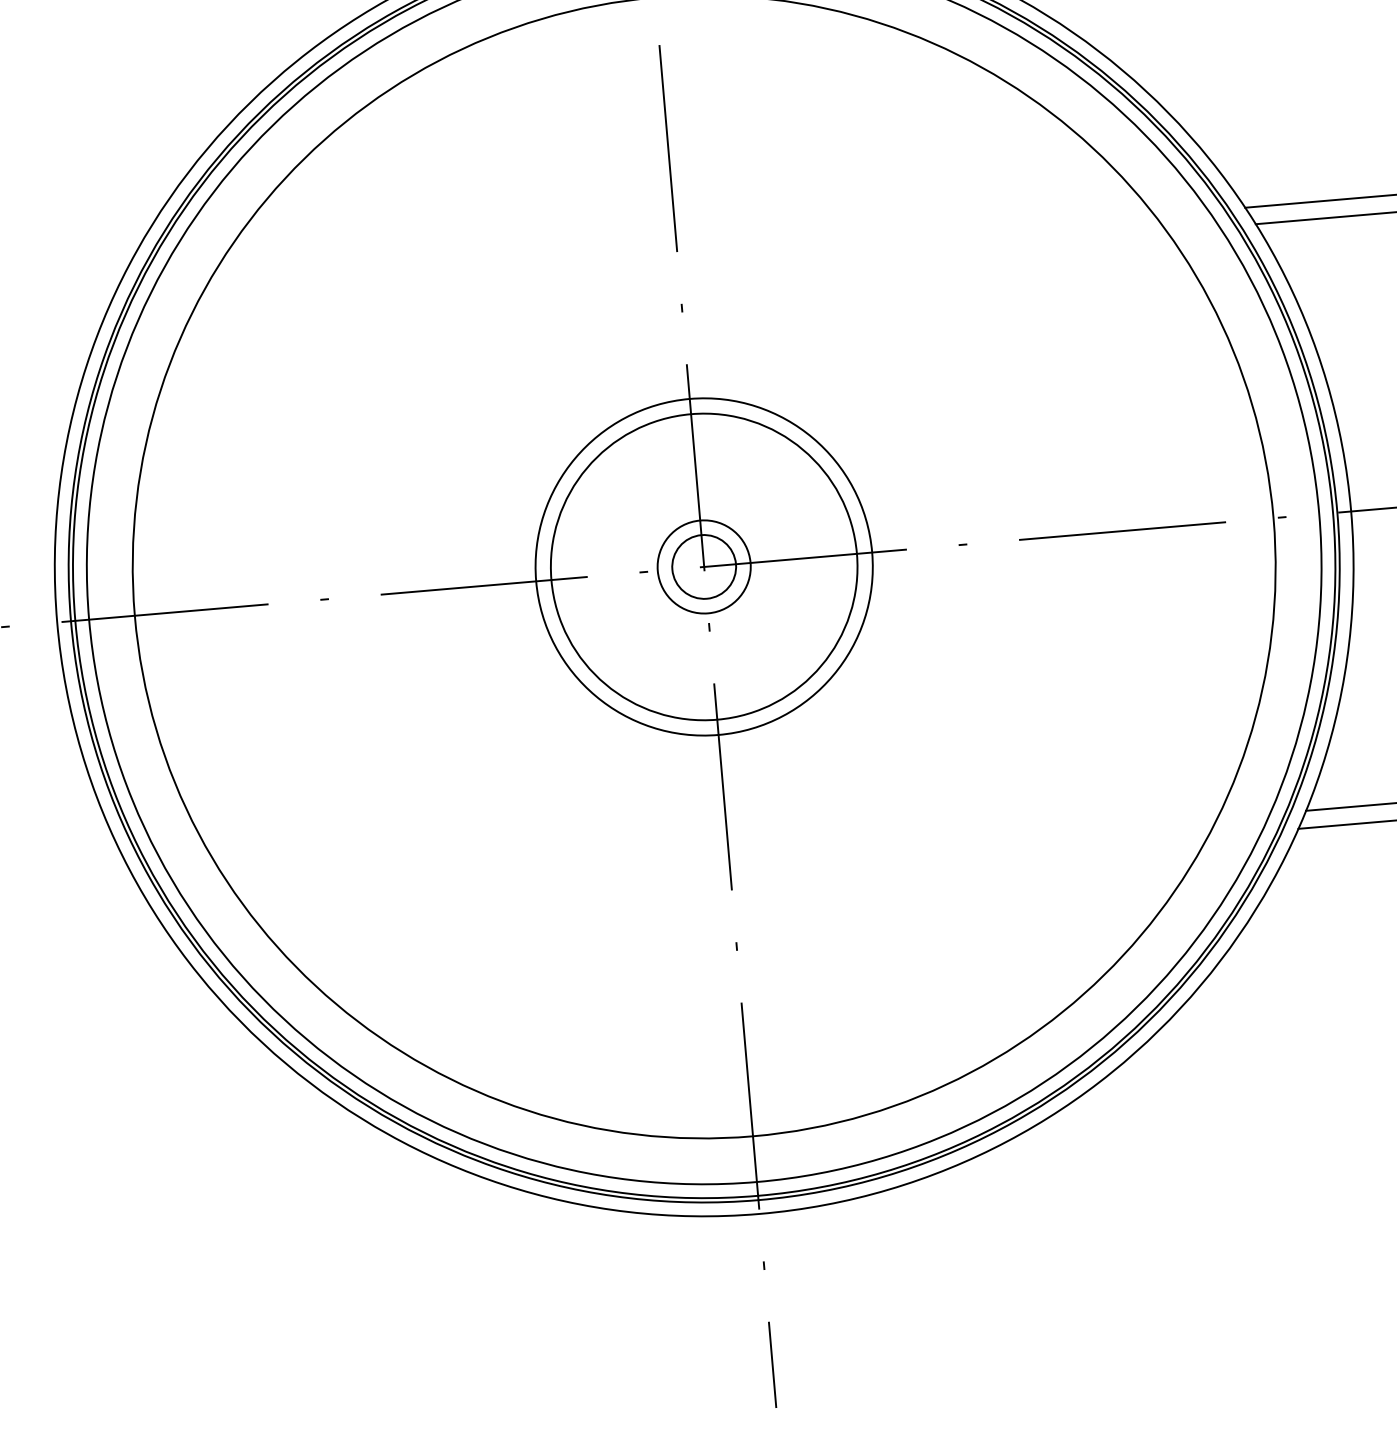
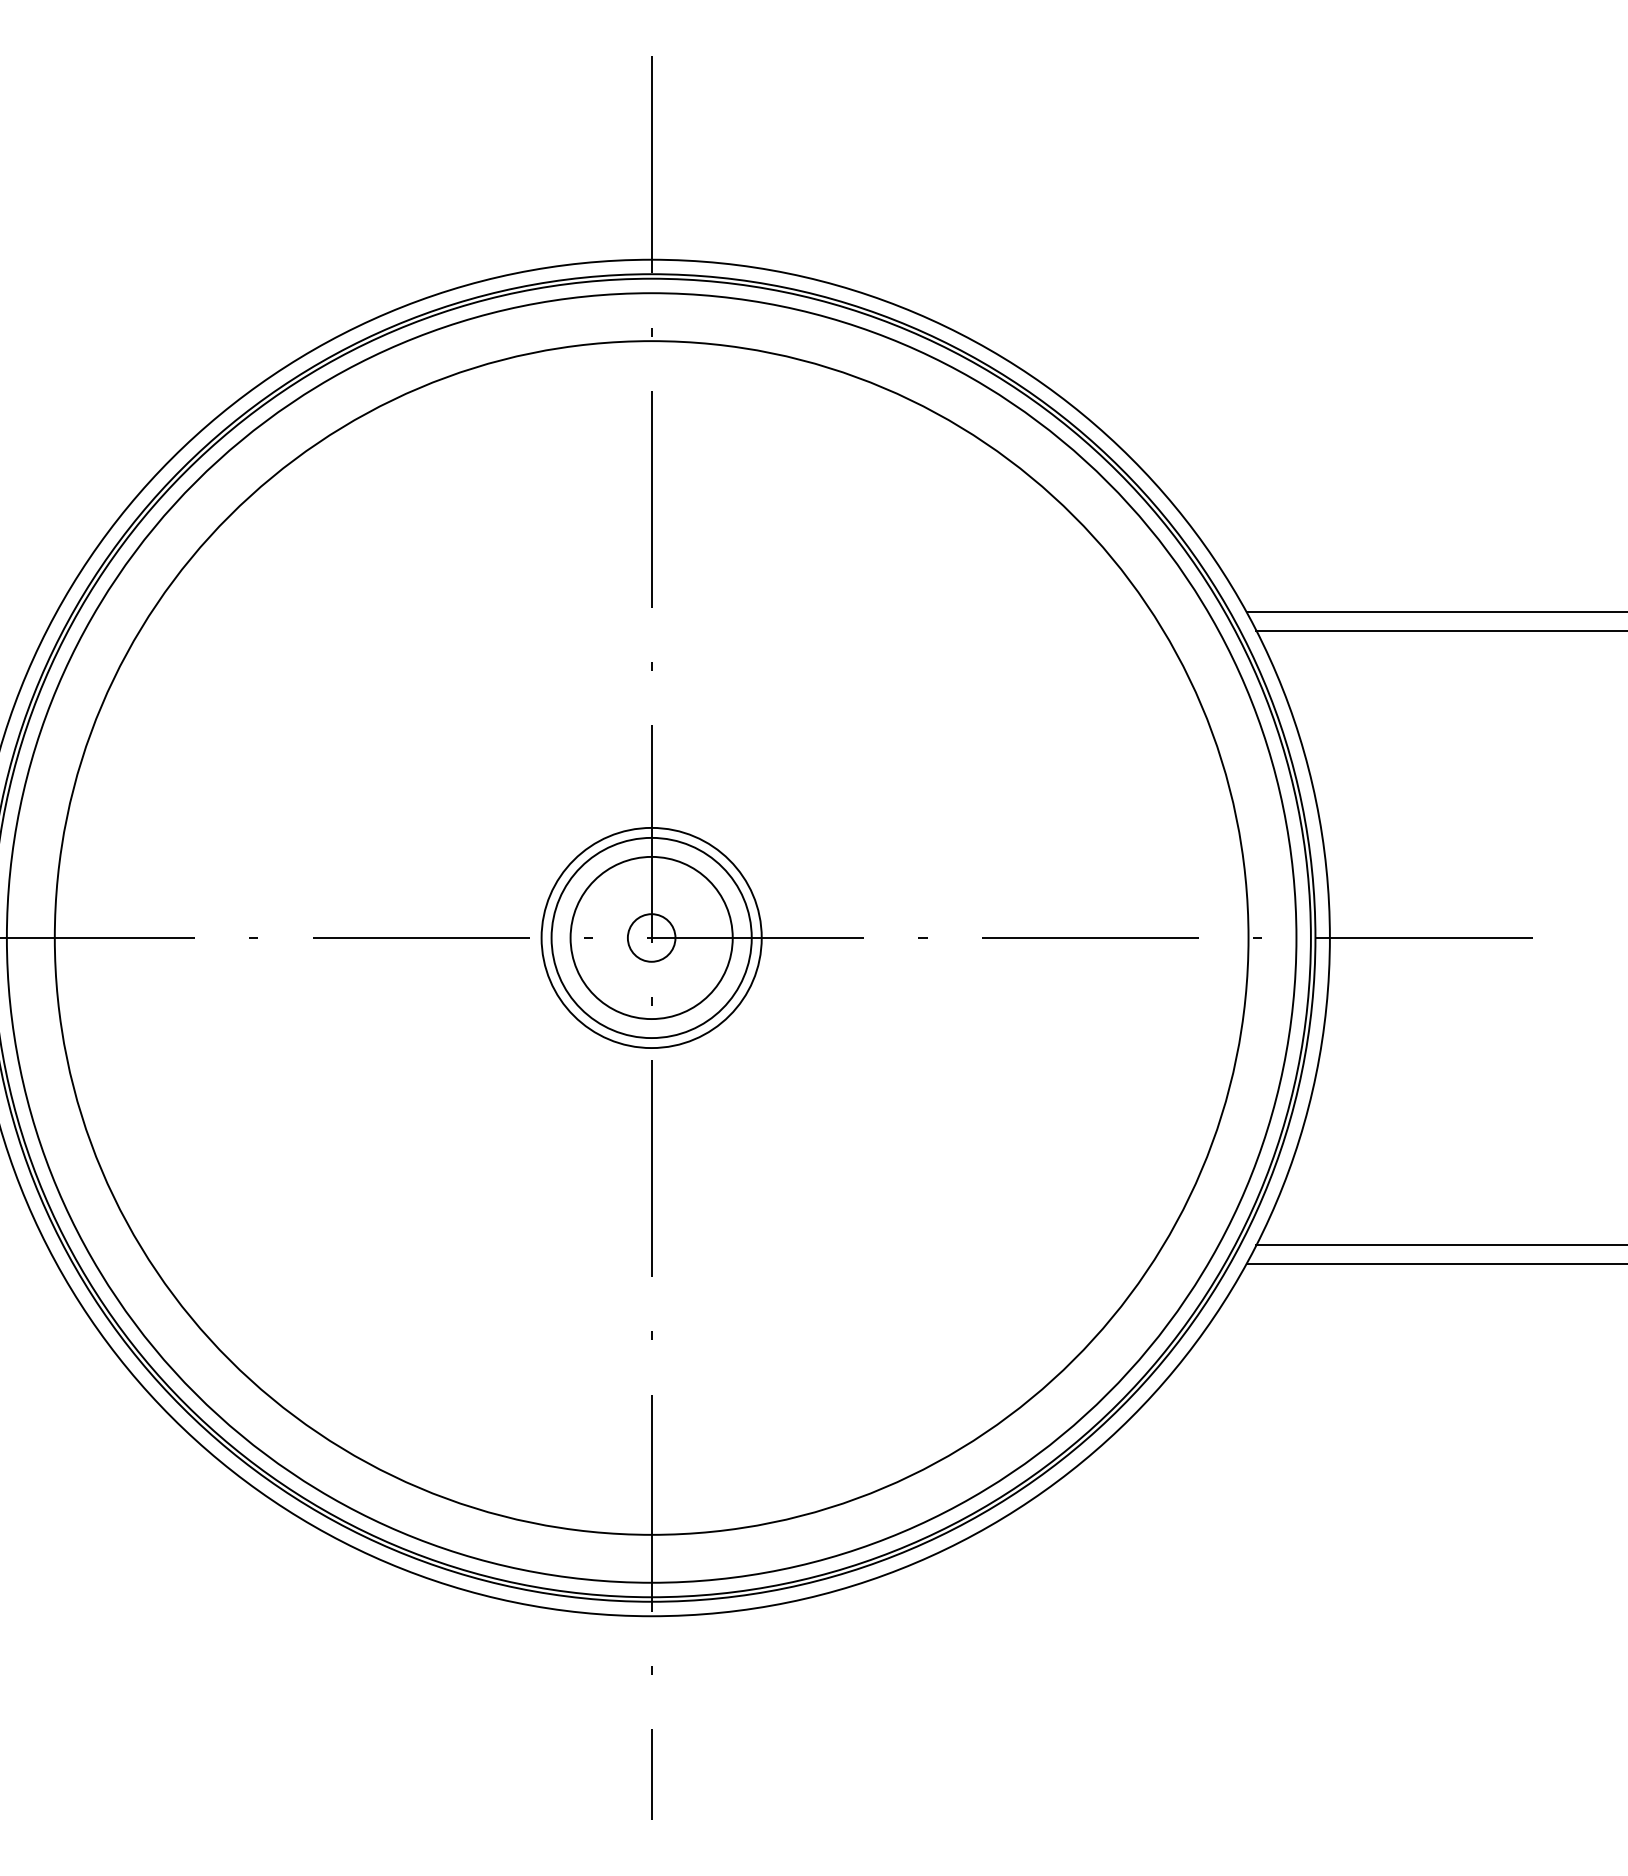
circle: (703, 566) -> (651, 937), size x0.62
circle: (703, 566) -> (651, 937), size x0.62
circle: (703, 566) -> (651, 937), size x0.71
circle: (703, 566) -> (651, 937), size x1.67

